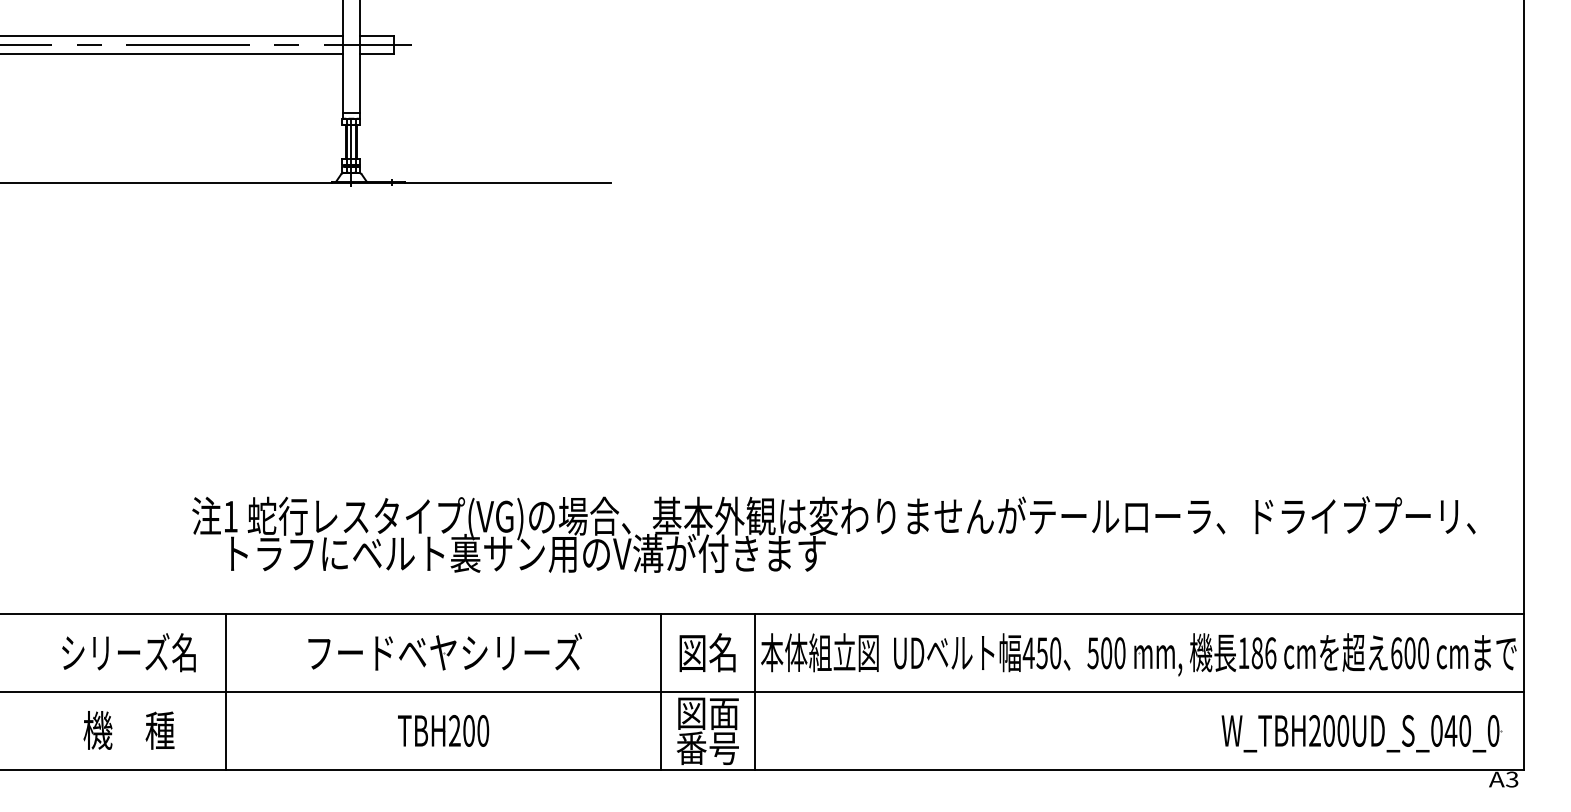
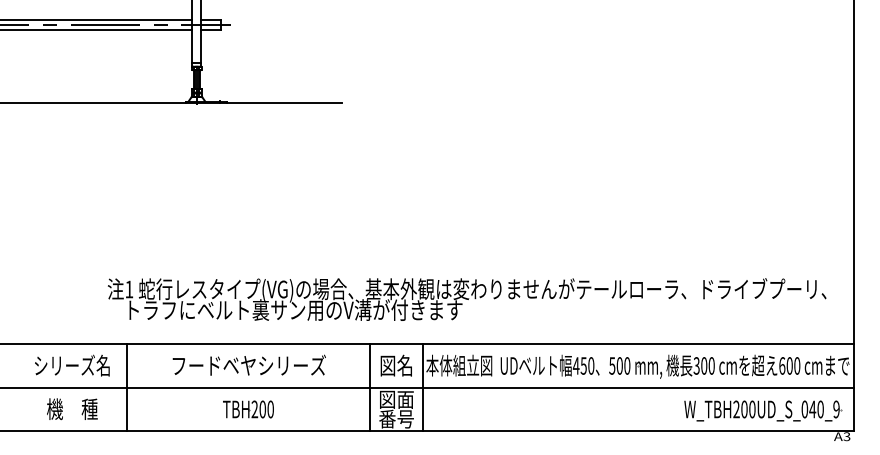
text: (1256, 652) -> (703, 365), 186 -> 300
text: (1493, 730) -> (836, 409), W_TBH200UD_S_040_0 -> W_TBH200UD_S_040_9

